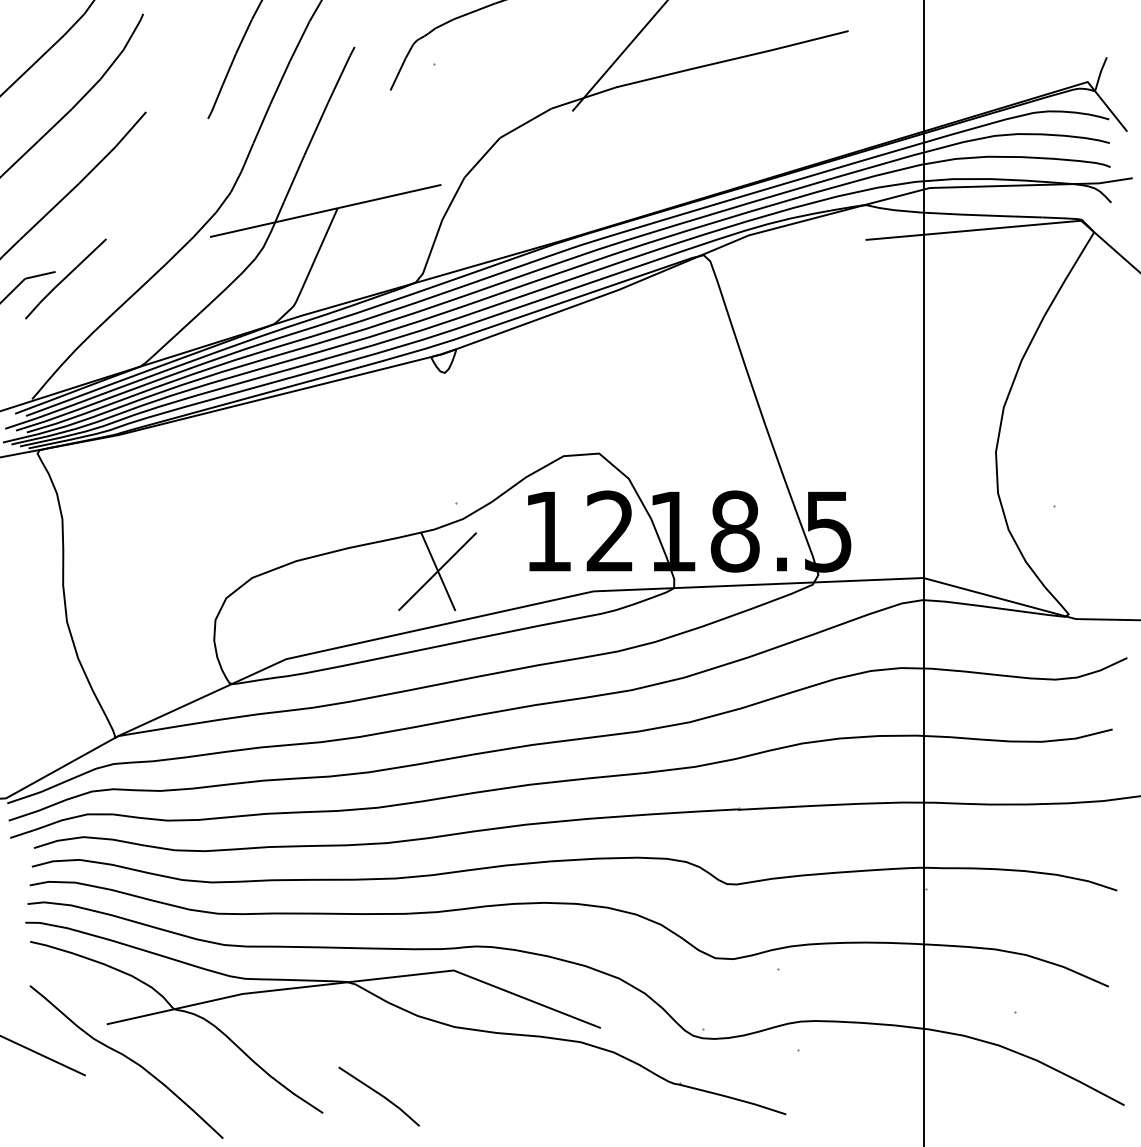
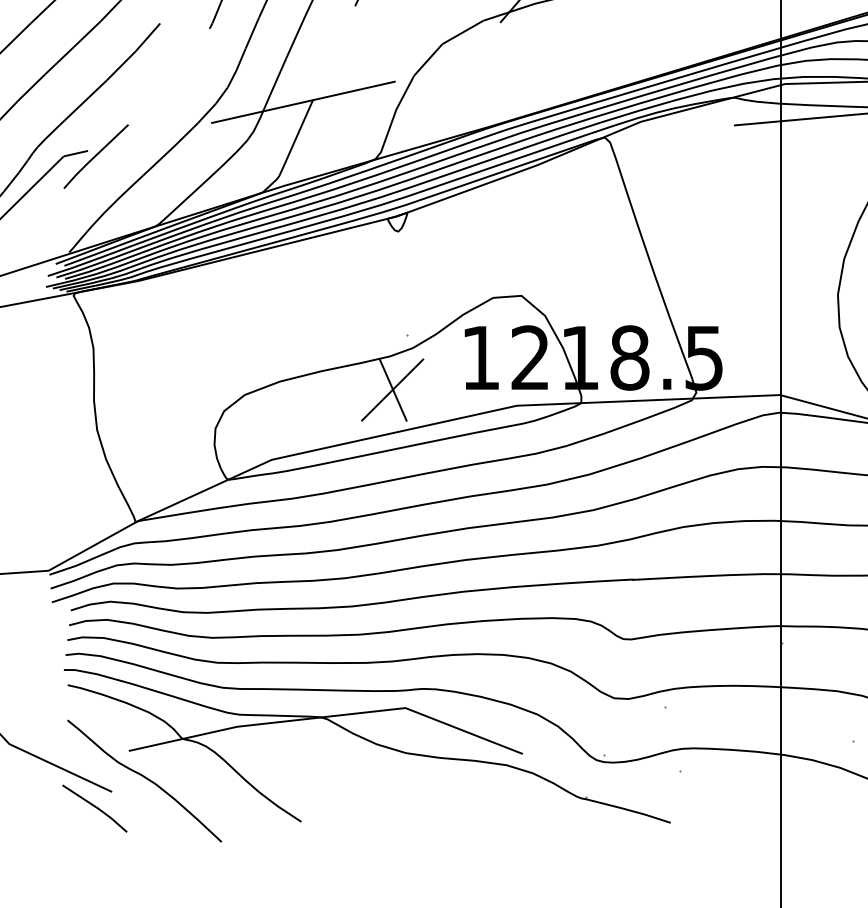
line: (379, 1095) -> (95, 807), moved

